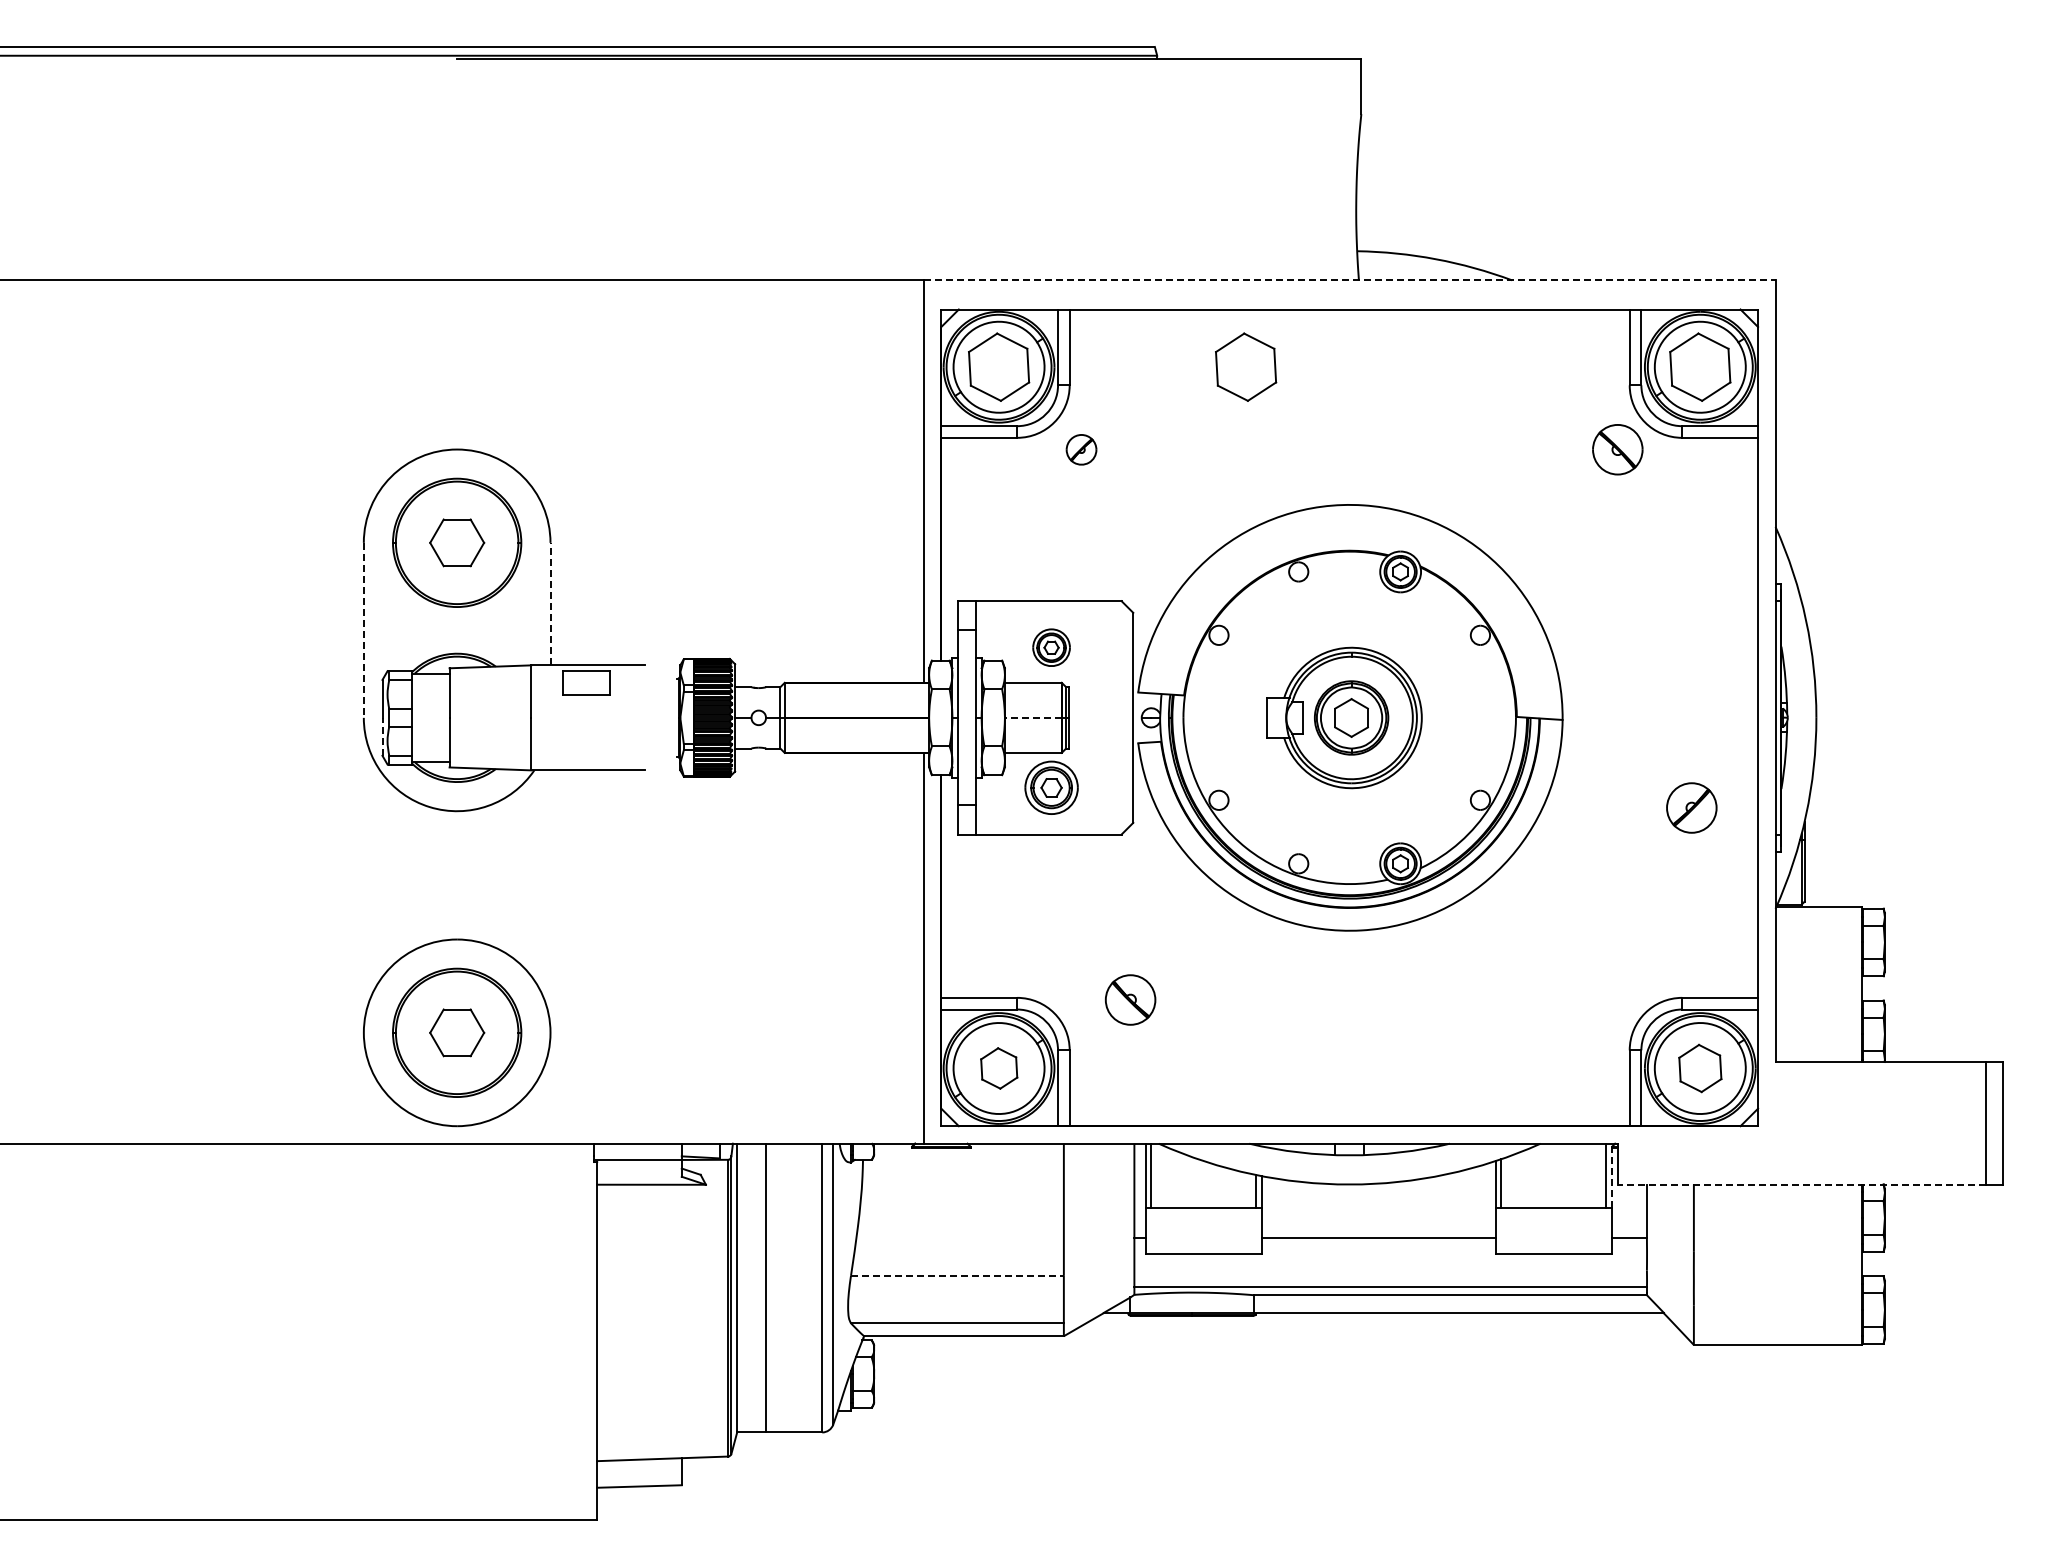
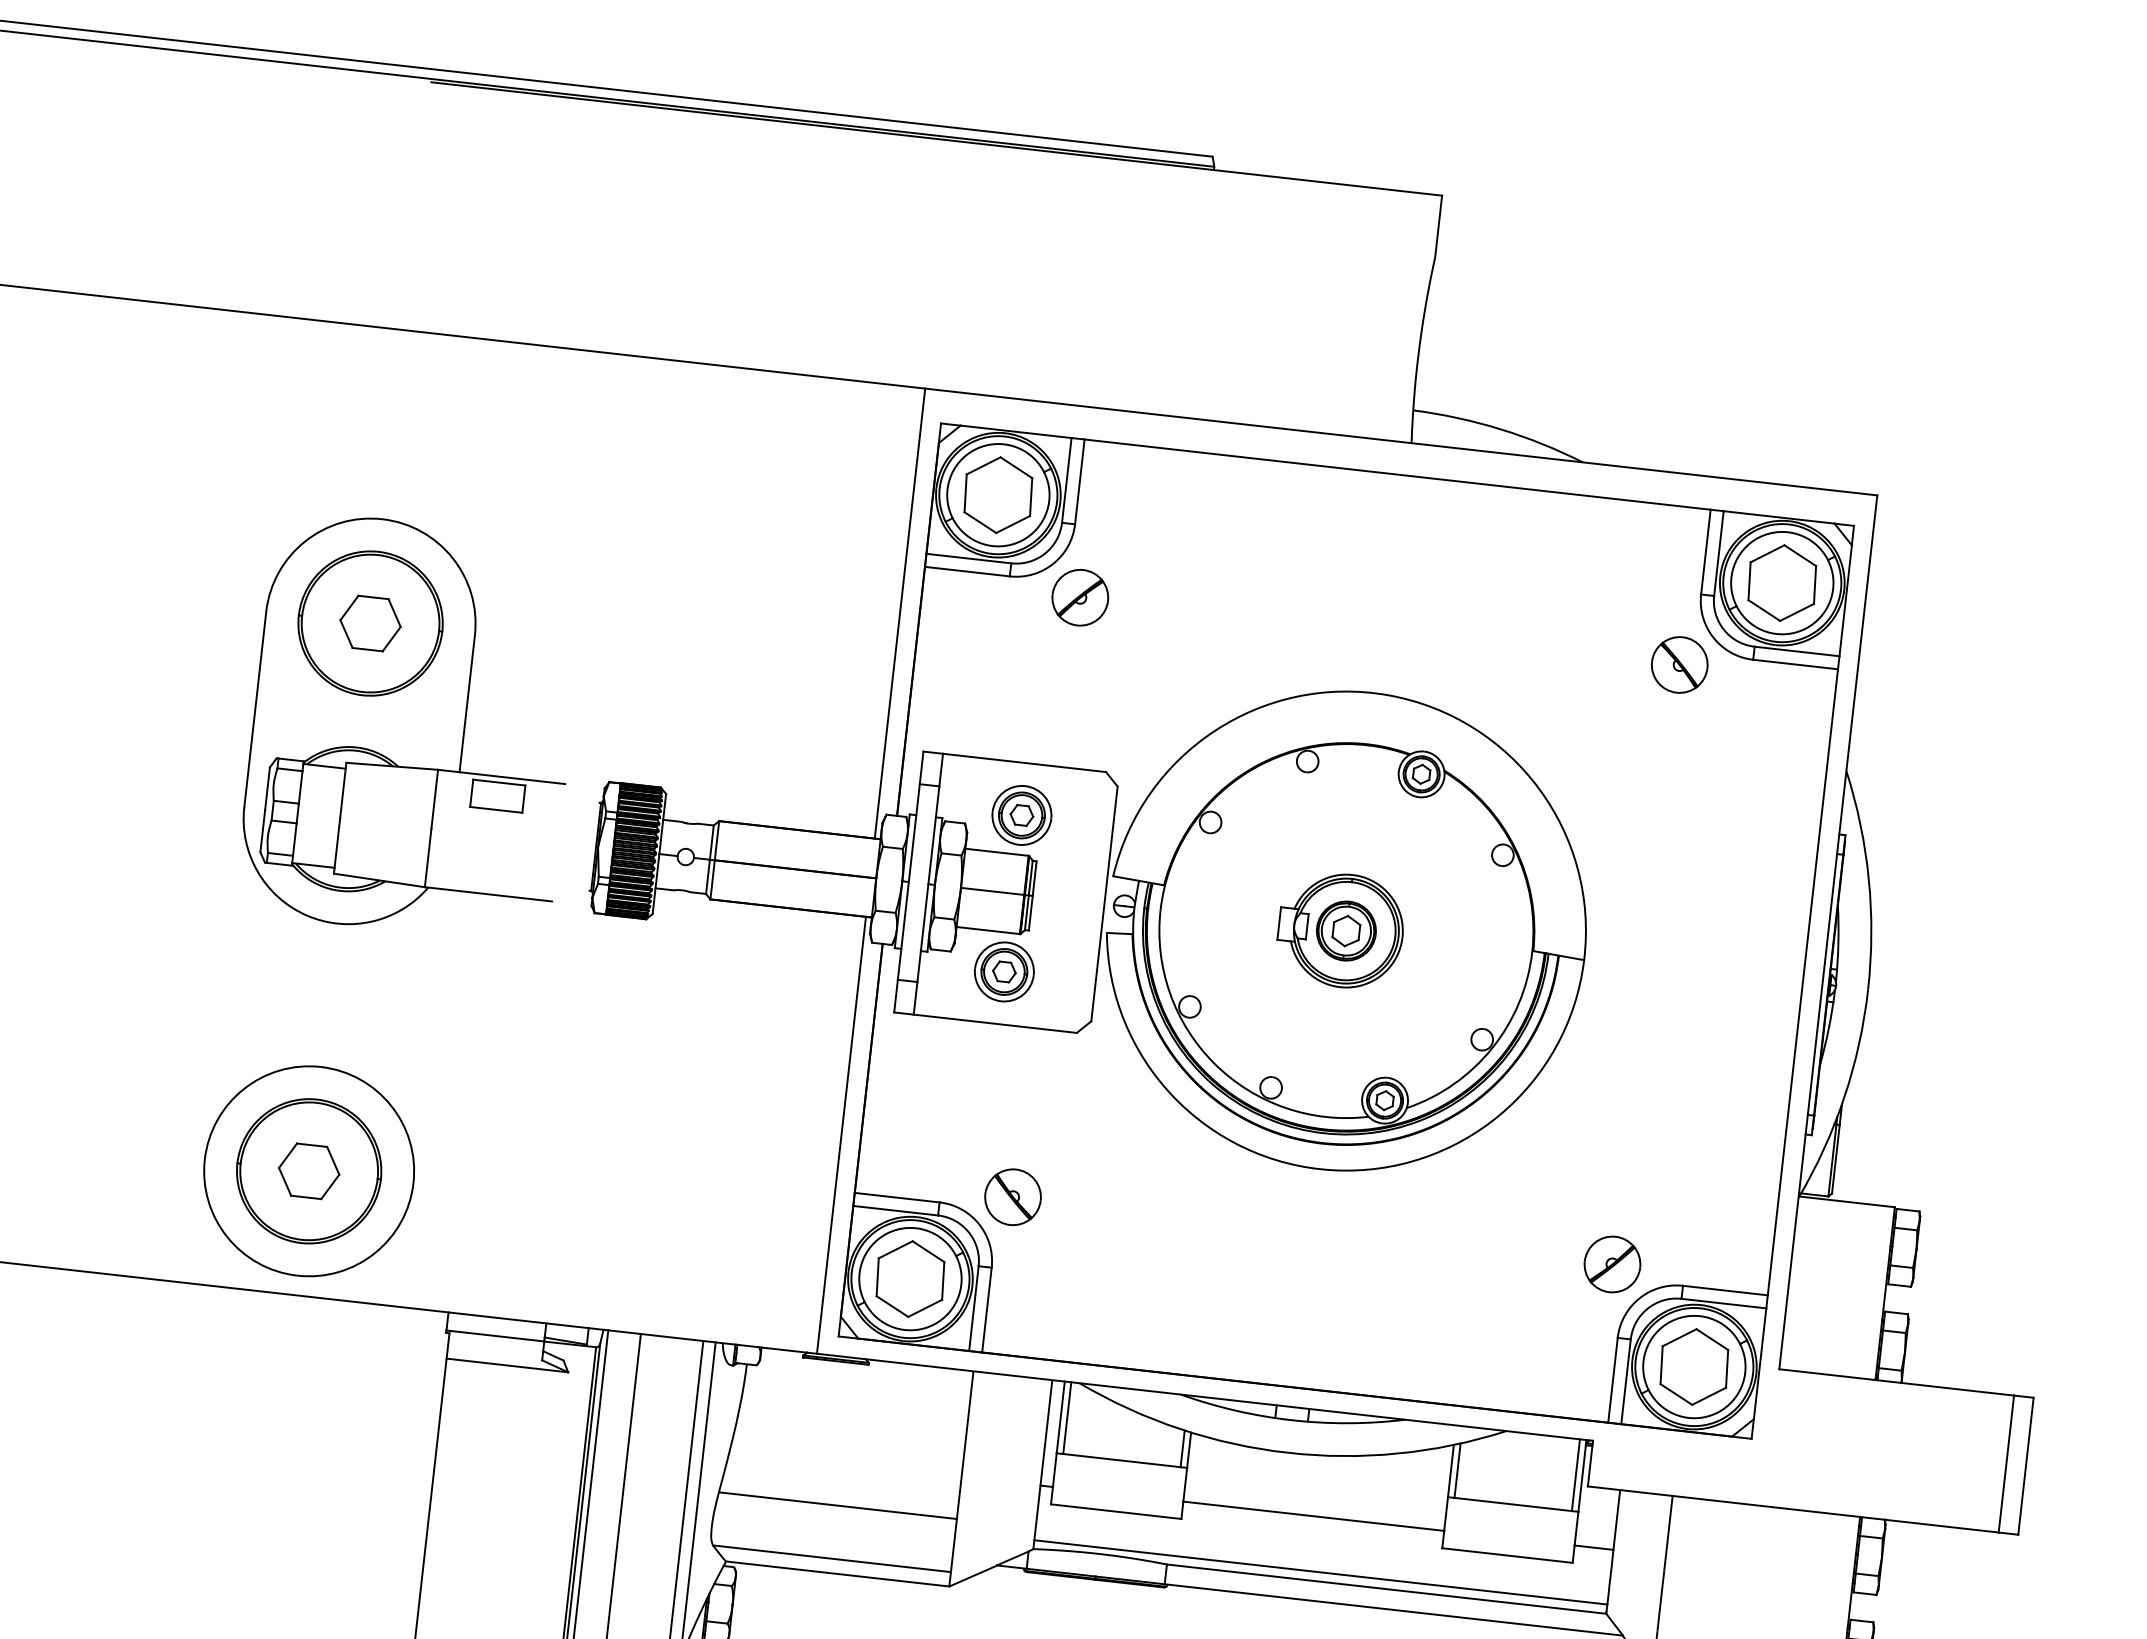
line: (1349, 280) -> (1401, 442), dashed -> solid
part: (1246, 366) -> (1275, 525), removed
part: (1081, 449) -> (1080, 597), size x1.67
line: (550, 603) -> (467, 703), dashed -> solid
line: (363, 630) -> (254, 709), dashed -> solid
part: (1051, 647) -> (1021, 815), size x1.43
line: (1032, 717) -> (991, 890), dashed -> solid
part: (1344, 717) -> (1340, 930), size x0.71
line: (382, 736) -> (262, 830), dashed -> solid
part: (1691, 807) -> (1612, 1263), moved
part: (1130, 999) -> (1013, 1196), moved
part: (999, 1068) -> (910, 1279), size x1.67
part: (1700, 1068) -> (1694, 1367), size x1.43
line: (1612, 1175) -> (1582, 1475), dashed -> solid
line: (1801, 1184) -> (1792, 1509), dashed -> solid
line: (957, 1275) -> (838, 1505), dashed -> solid

